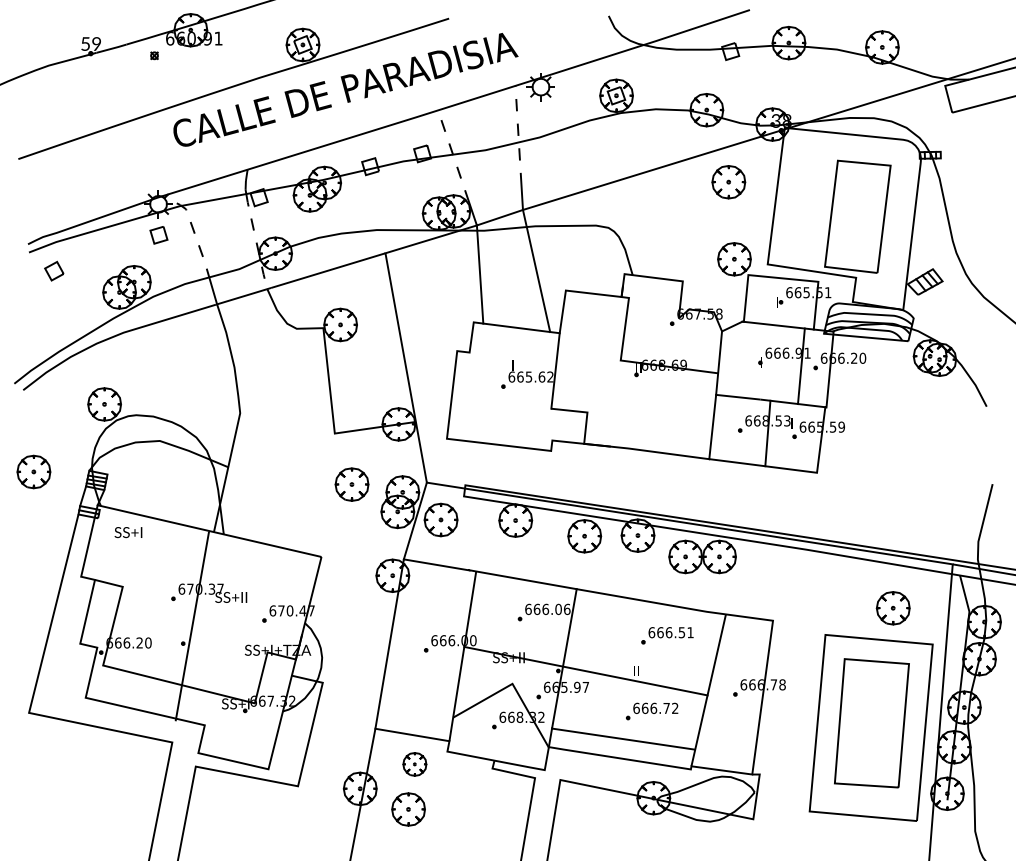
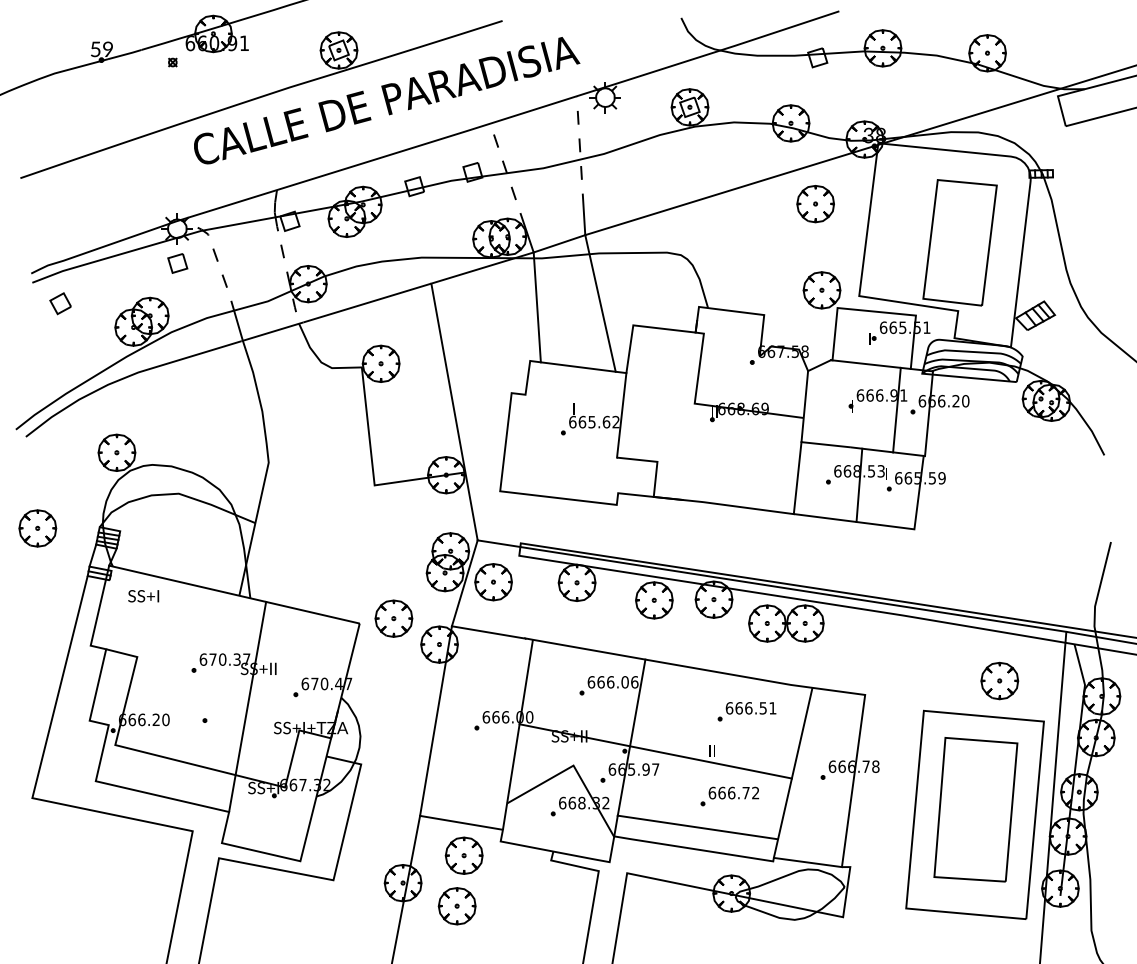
part: (351, 484) -> (393, 618), moved
line: (191, 626) -> (246, 706), moved
part: (414, 764) -> (463, 855), size x1.43

